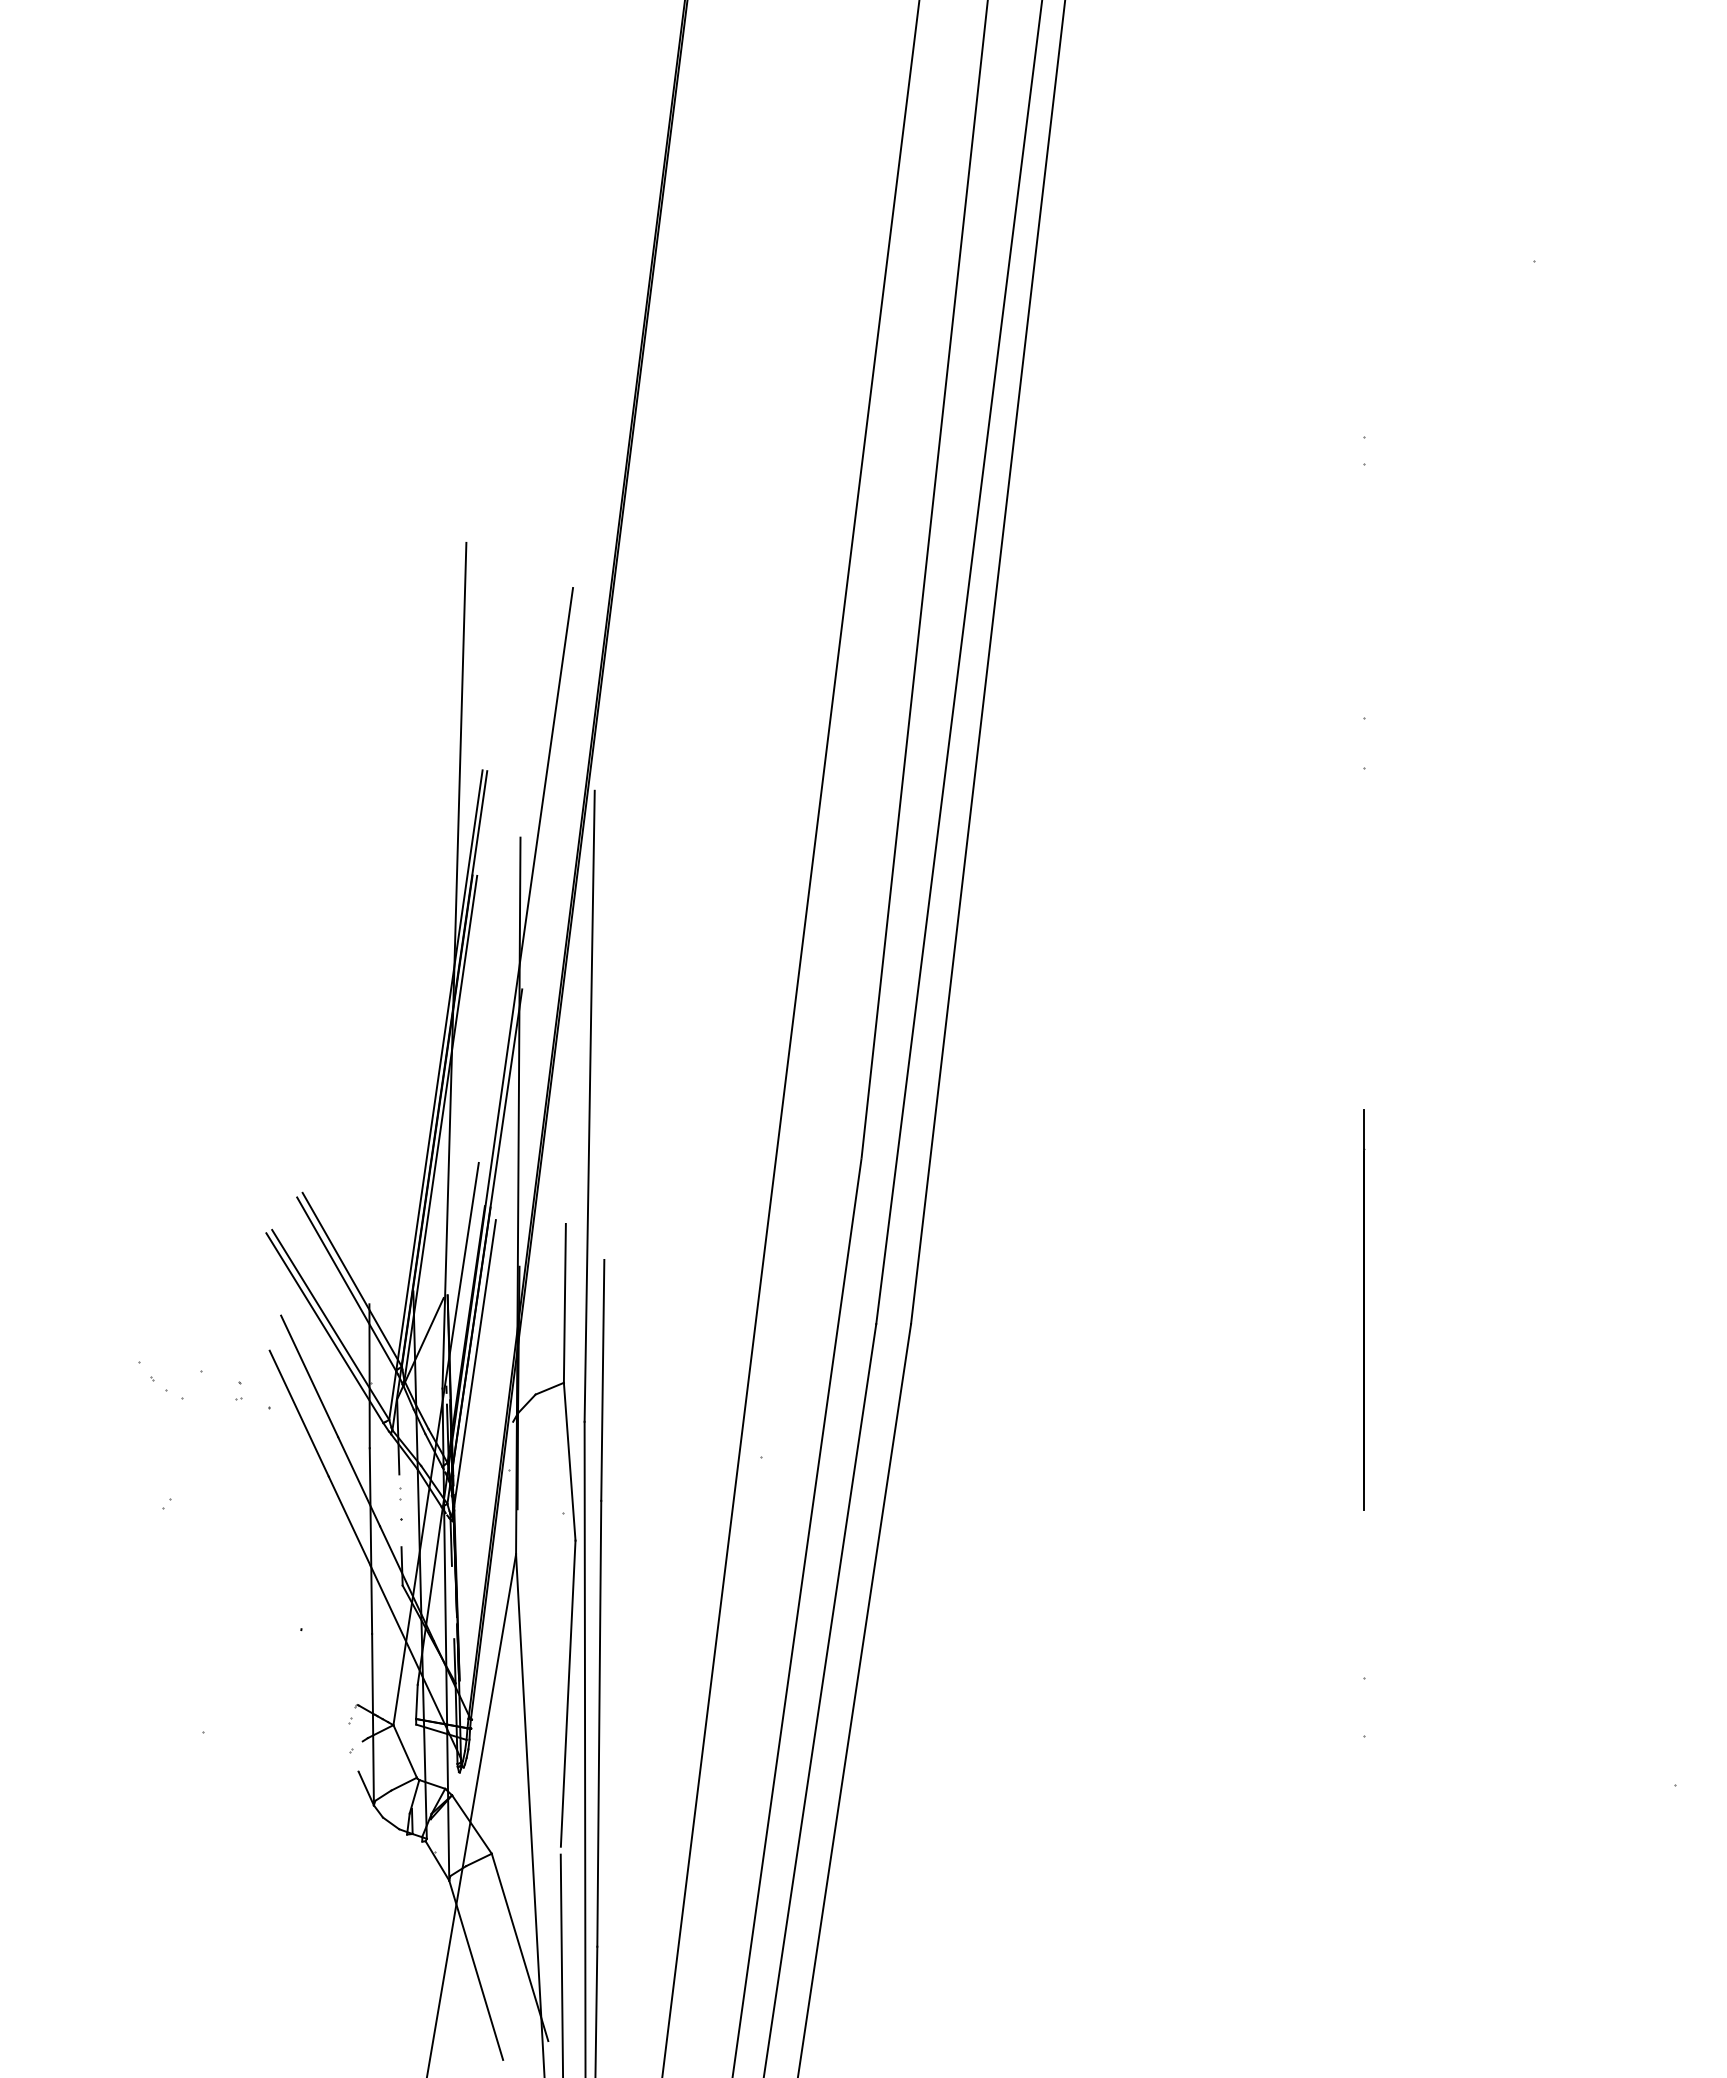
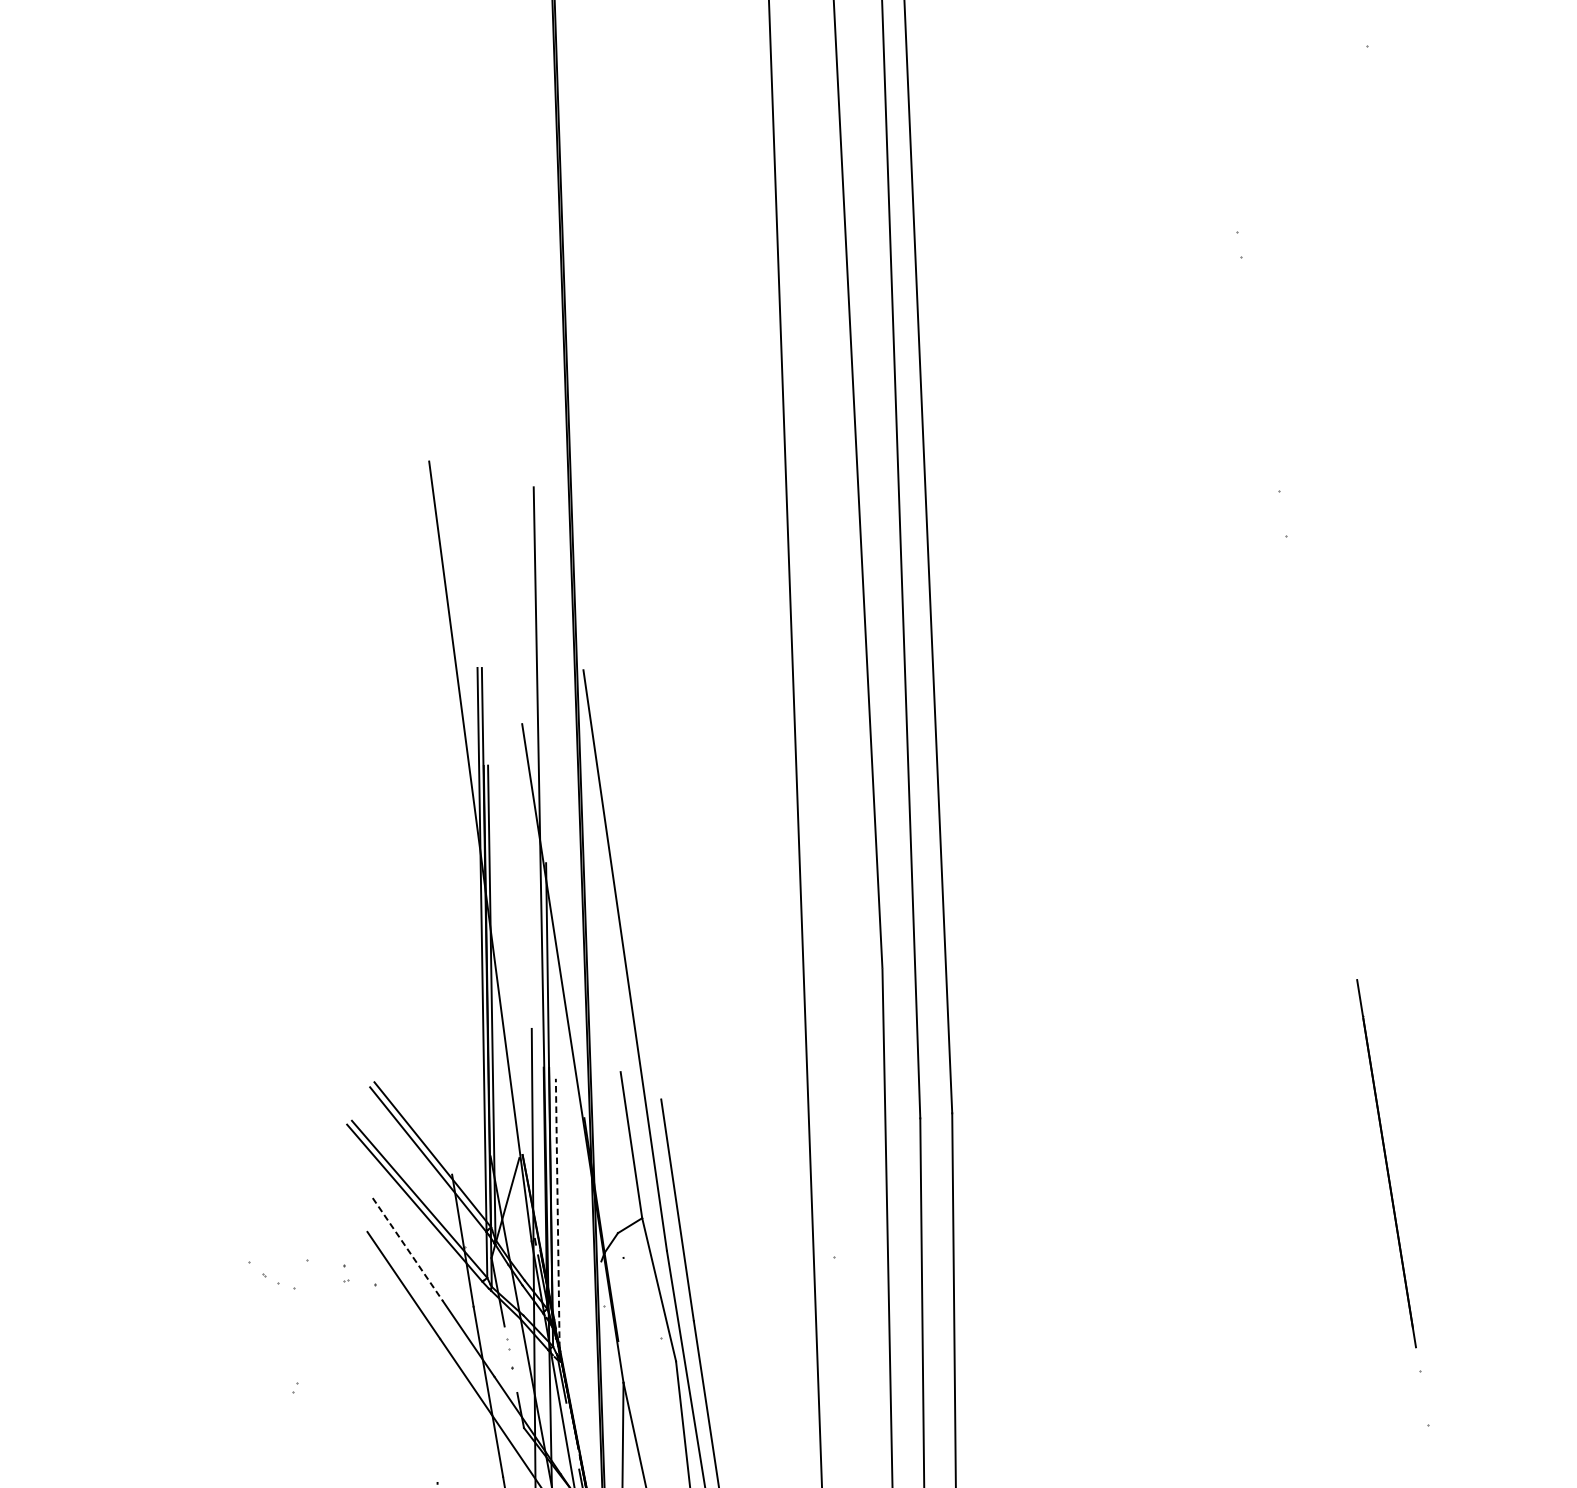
line: (1364, 1309) -> (1387, 1163), moved
line: (475, 1363) -> (558, 1213), solid -> dashed
line: (309, 1376) -> (407, 1249), solid -> dashed

